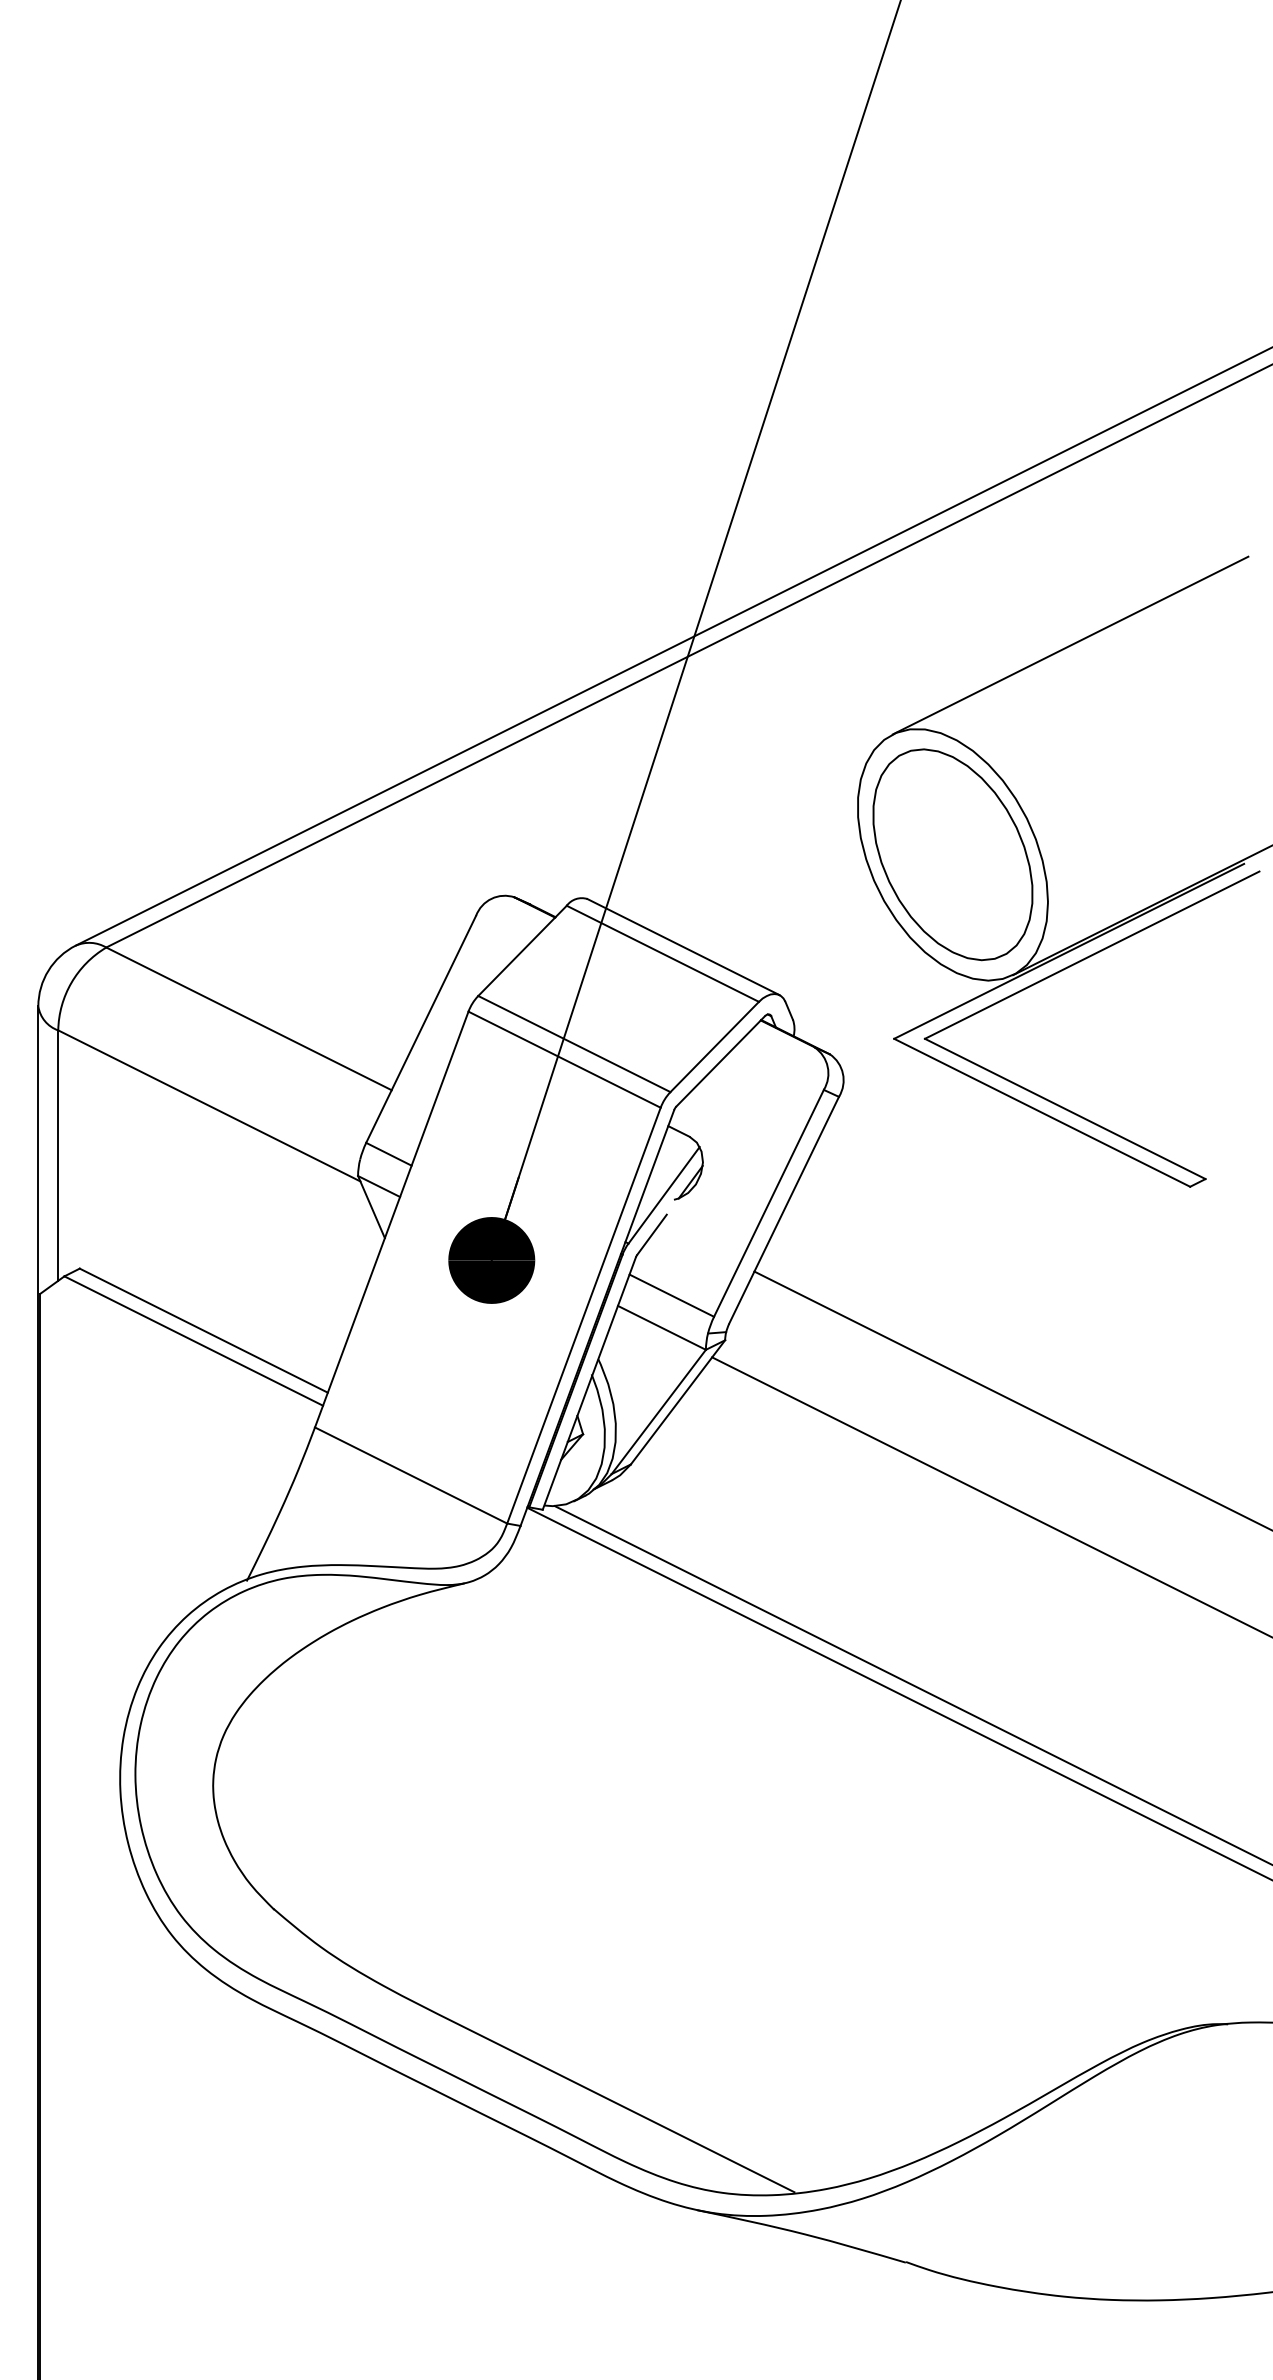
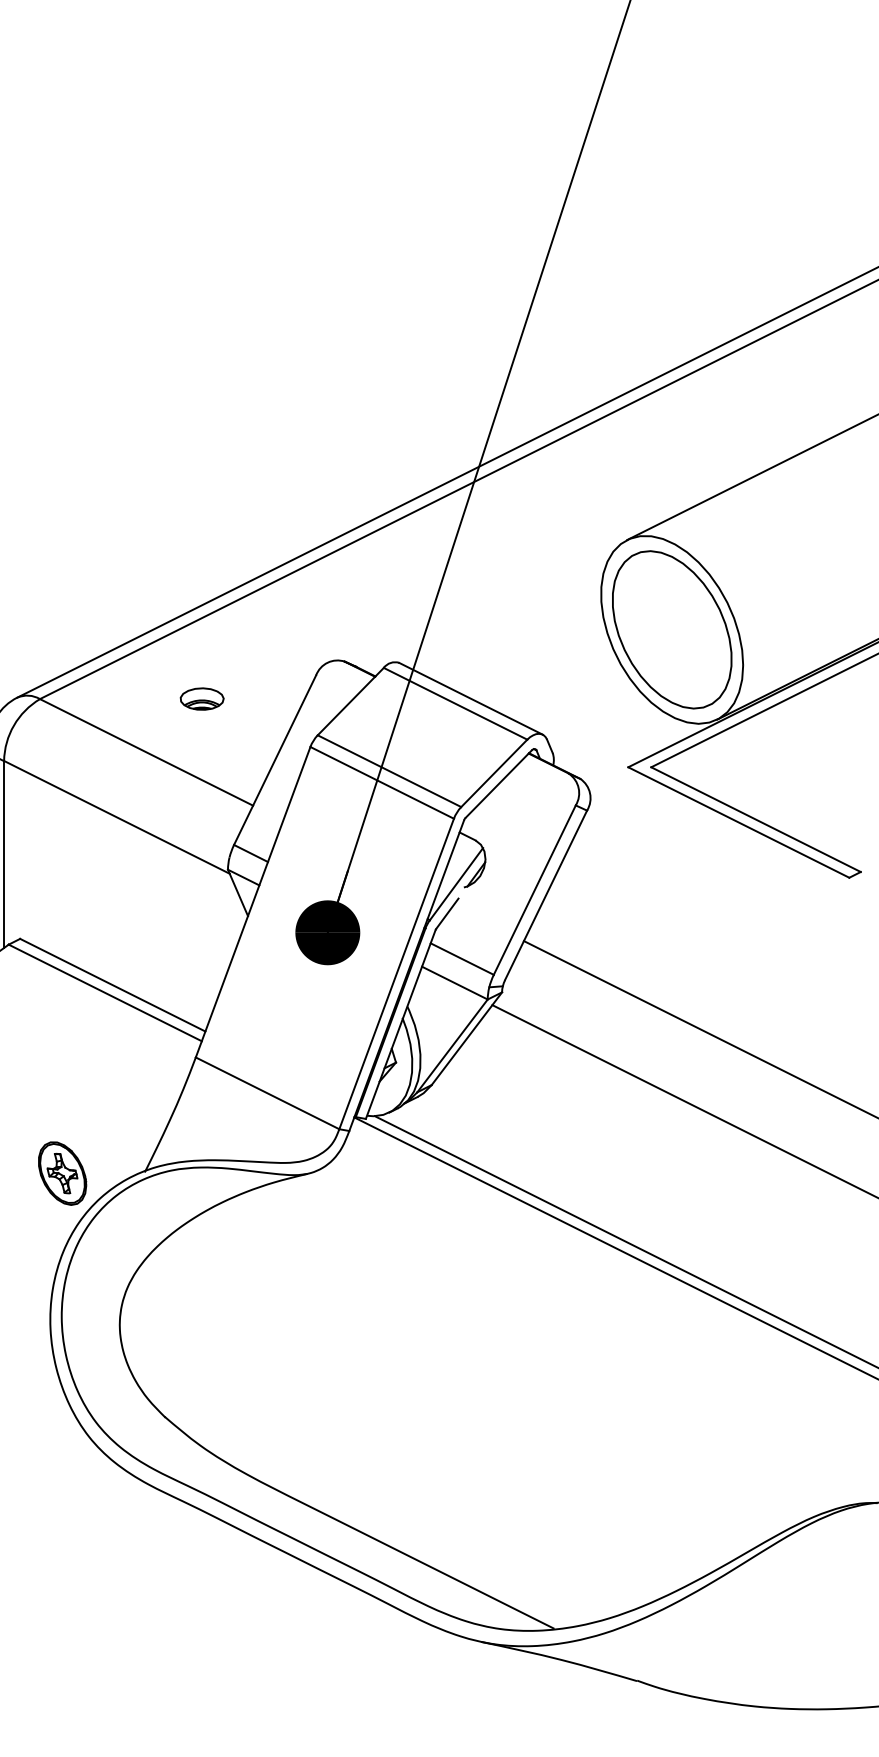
part: (323, 947) -> (202, 699), added
part: (136, 1582) -> (62, 1173), added

